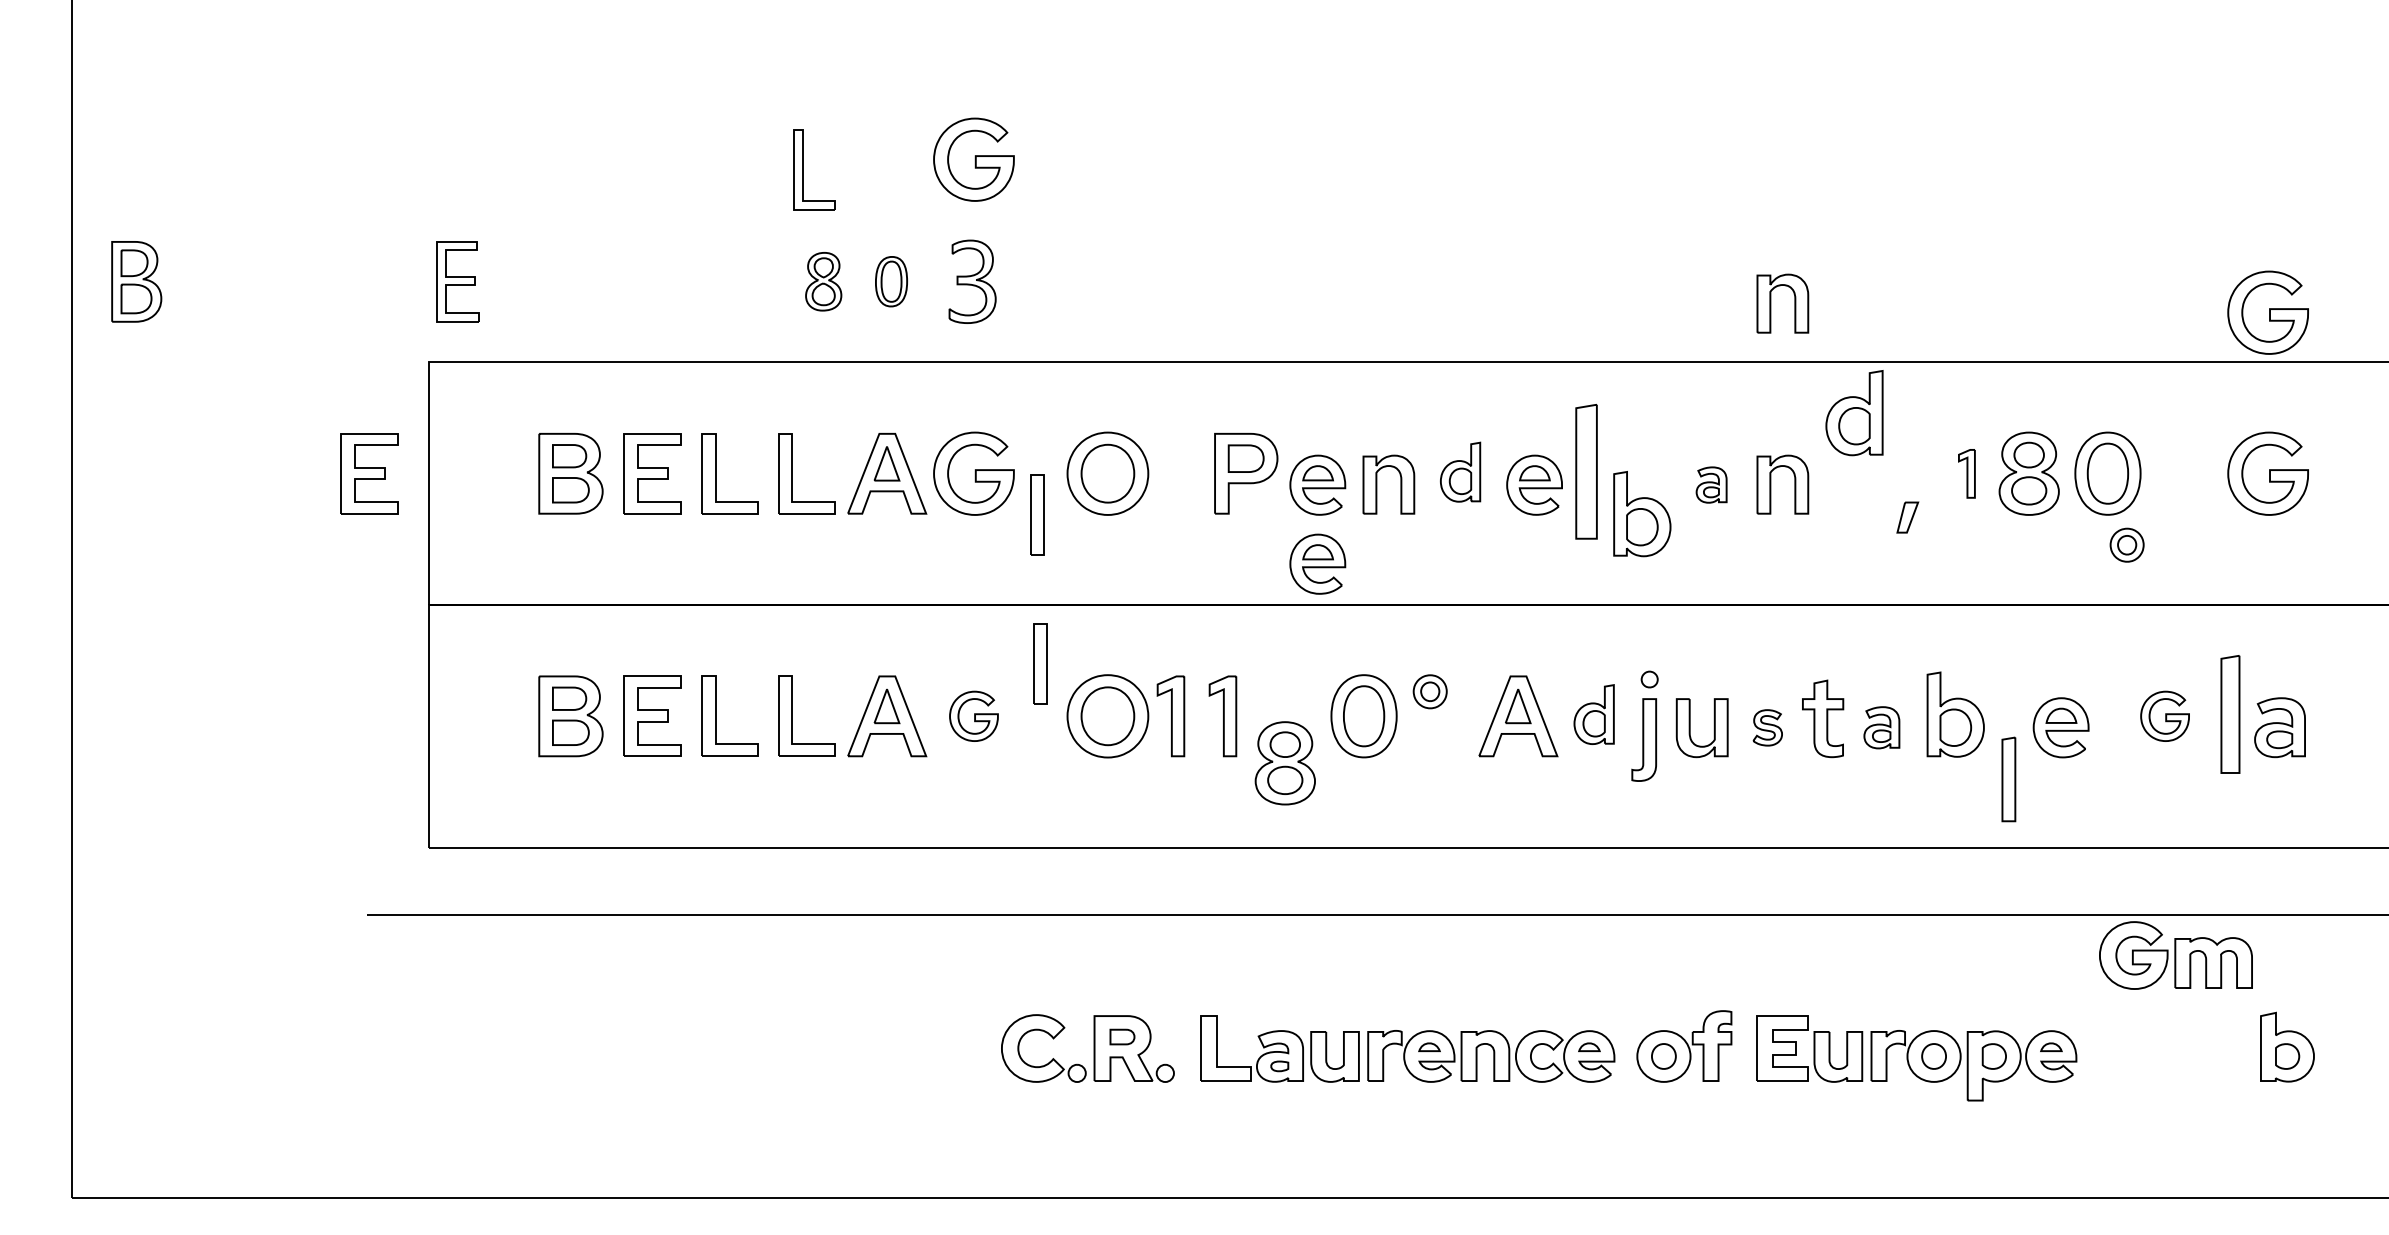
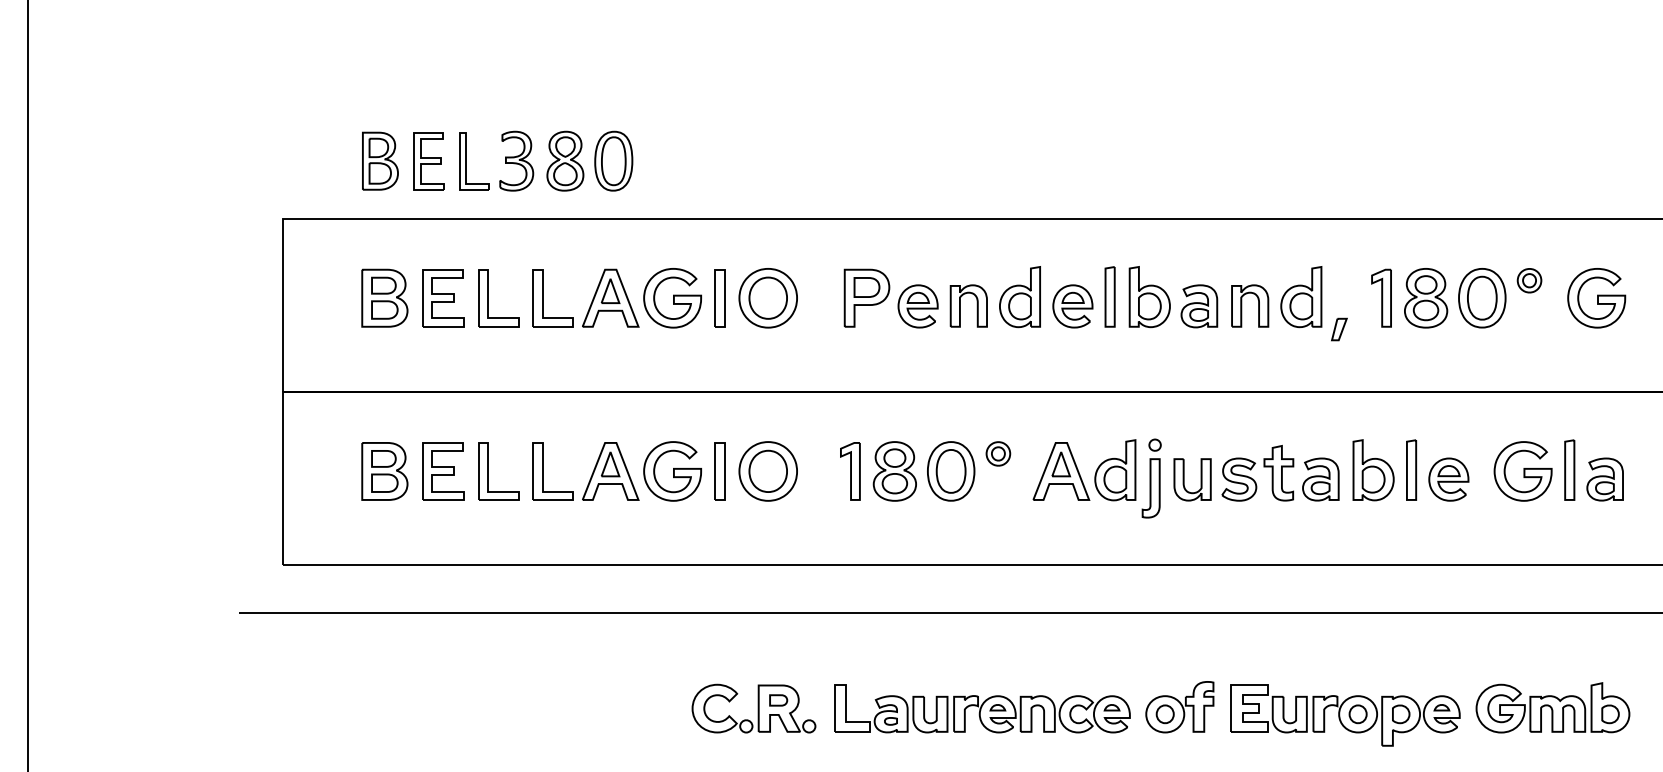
part: (973, 159) -> (672, 73), removed
part: (803, 169) -> (466, 160), moved
part: (136, 281) -> (380, 160), moved
part: (457, 281) -> (428, 160), moved
part: (823, 281) -> (565, 160), size x1.43
part: (891, 281) -> (613, 160), size x1.67
part: (972, 281) -> (516, 160), moved
part: (1771, 303) -> (1242, 176), removed
part: (2267, 312) -> (1596, 183), removed
part: (1854, 413) -> (1301, 297), moved
part: (1586, 471) -> (1109, 296), size x0.62
part: (1460, 472) -> (1020, 297), size x1.43
part: (369, 473) -> (241, 298), removed
part: (1966, 473) -> (1381, 298), size x1.67
part: (1711, 484) -> (1199, 305), size x1.67
part: (1037, 514) -> (720, 298), moved
part: (1642, 514) -> (1149, 297), moved
part: (2126, 544) -> (1529, 280), moved
part: (1317, 563) -> (917, 362), removed
part: (1040, 663) -> (720, 470), moved
part: (1594, 714) -> (1115, 470), size x1.43
part: (2230, 714) -> (1569, 470), size x0.71
part: (973, 716) -> (672, 471), size x1.67
part: (1170, 716) -> (812, 471), removed
part: (2164, 716) -> (1522, 471), size x1.67
part: (1767, 727) -> (1239, 479), size x1.67
part: (1881, 727) -> (1320, 479), size x1.43
part: (1284, 763) -> (894, 471), moved
part: (2008, 779) -> (1411, 470), moved
part: (2175, 955) -> (1530, 708), moved

